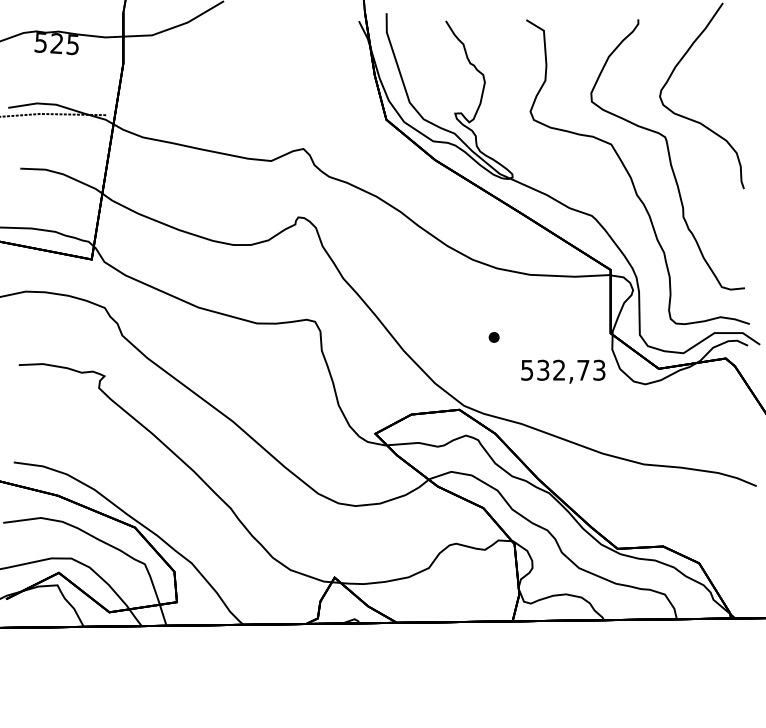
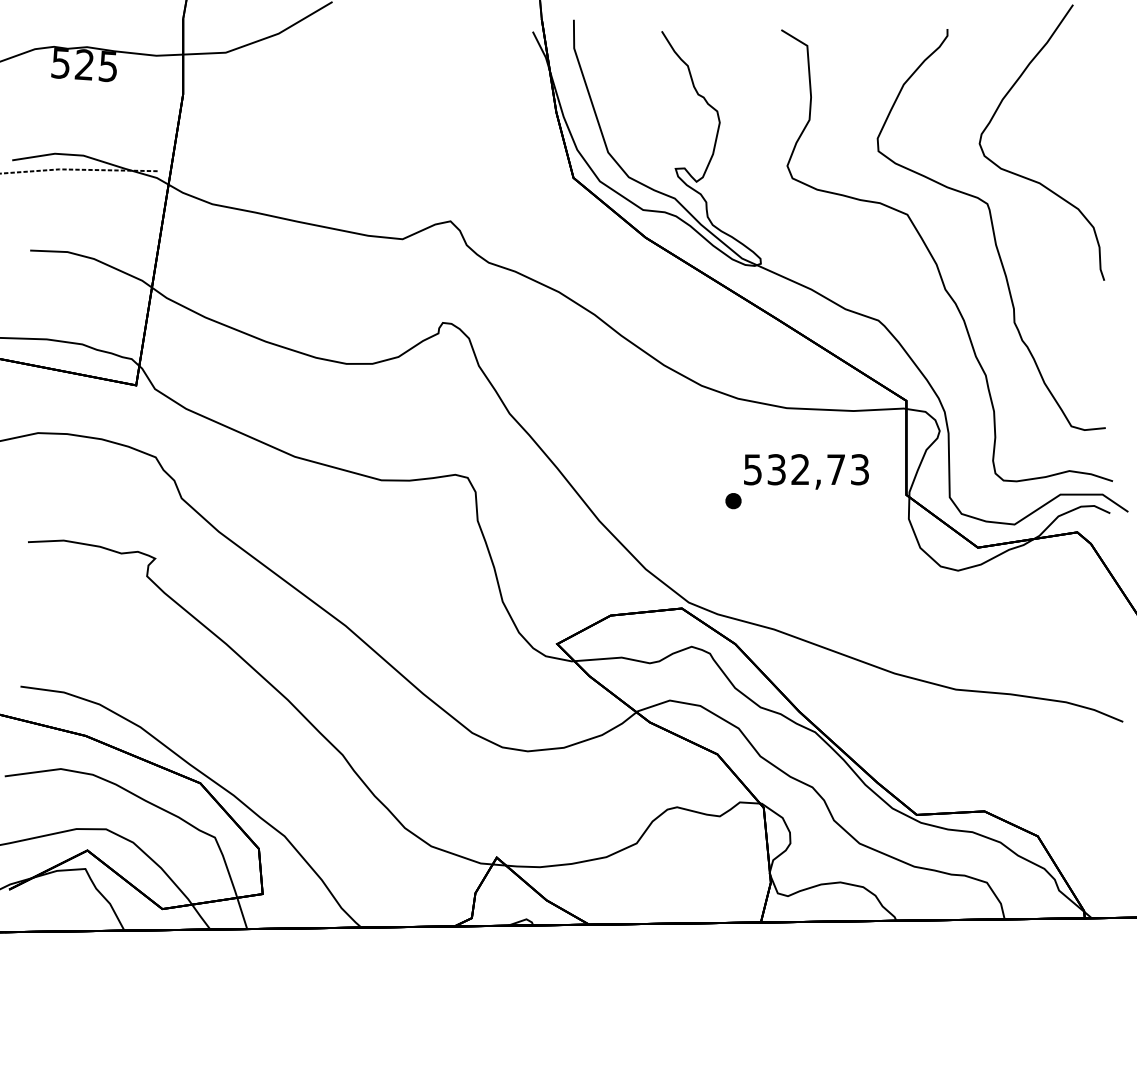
text: (563, 371) -> (806, 471), moved

